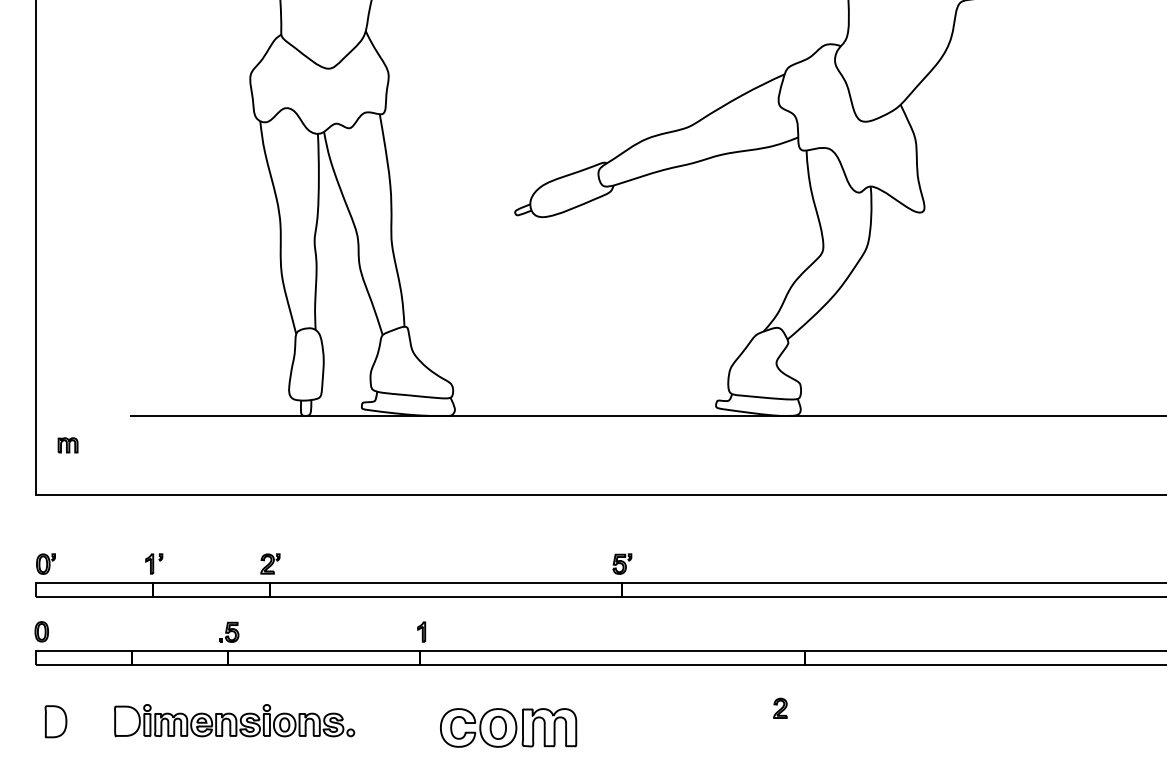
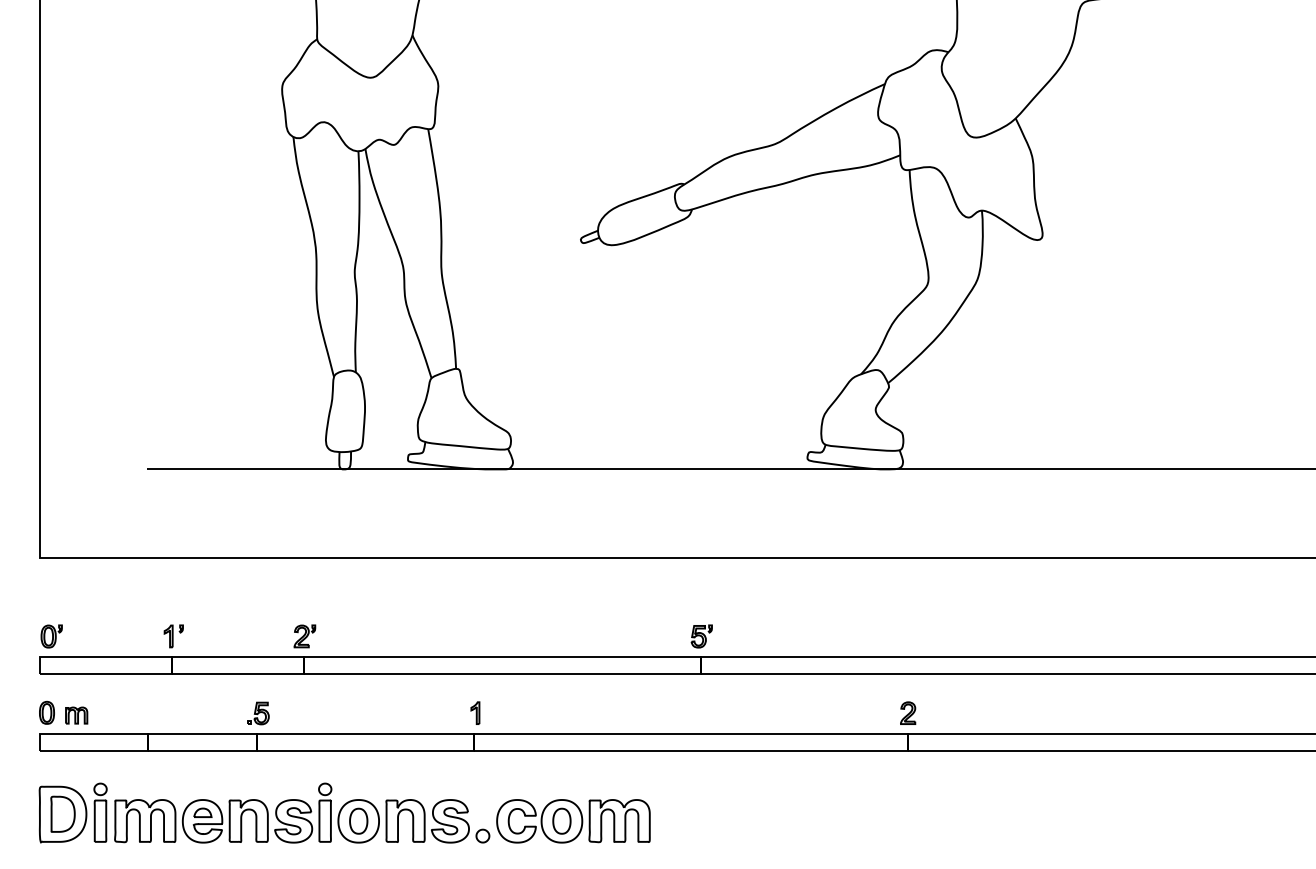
part: (67, 445) -> (76, 715), moved
part: (780, 707) -> (908, 712), moved
part: (234, 720) -> (264, 812), size x1.67

